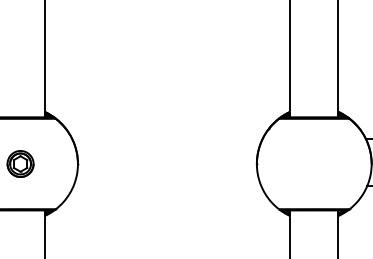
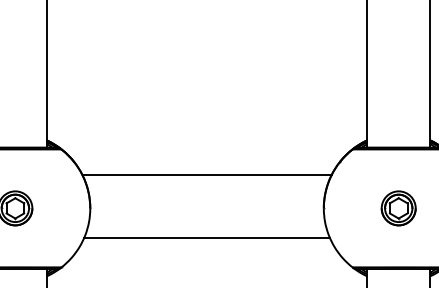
line: (167, 138) -> (207, 175), added
part: (314, 163) -> (399, 207), added
line: (167, 186) -> (207, 237), added

